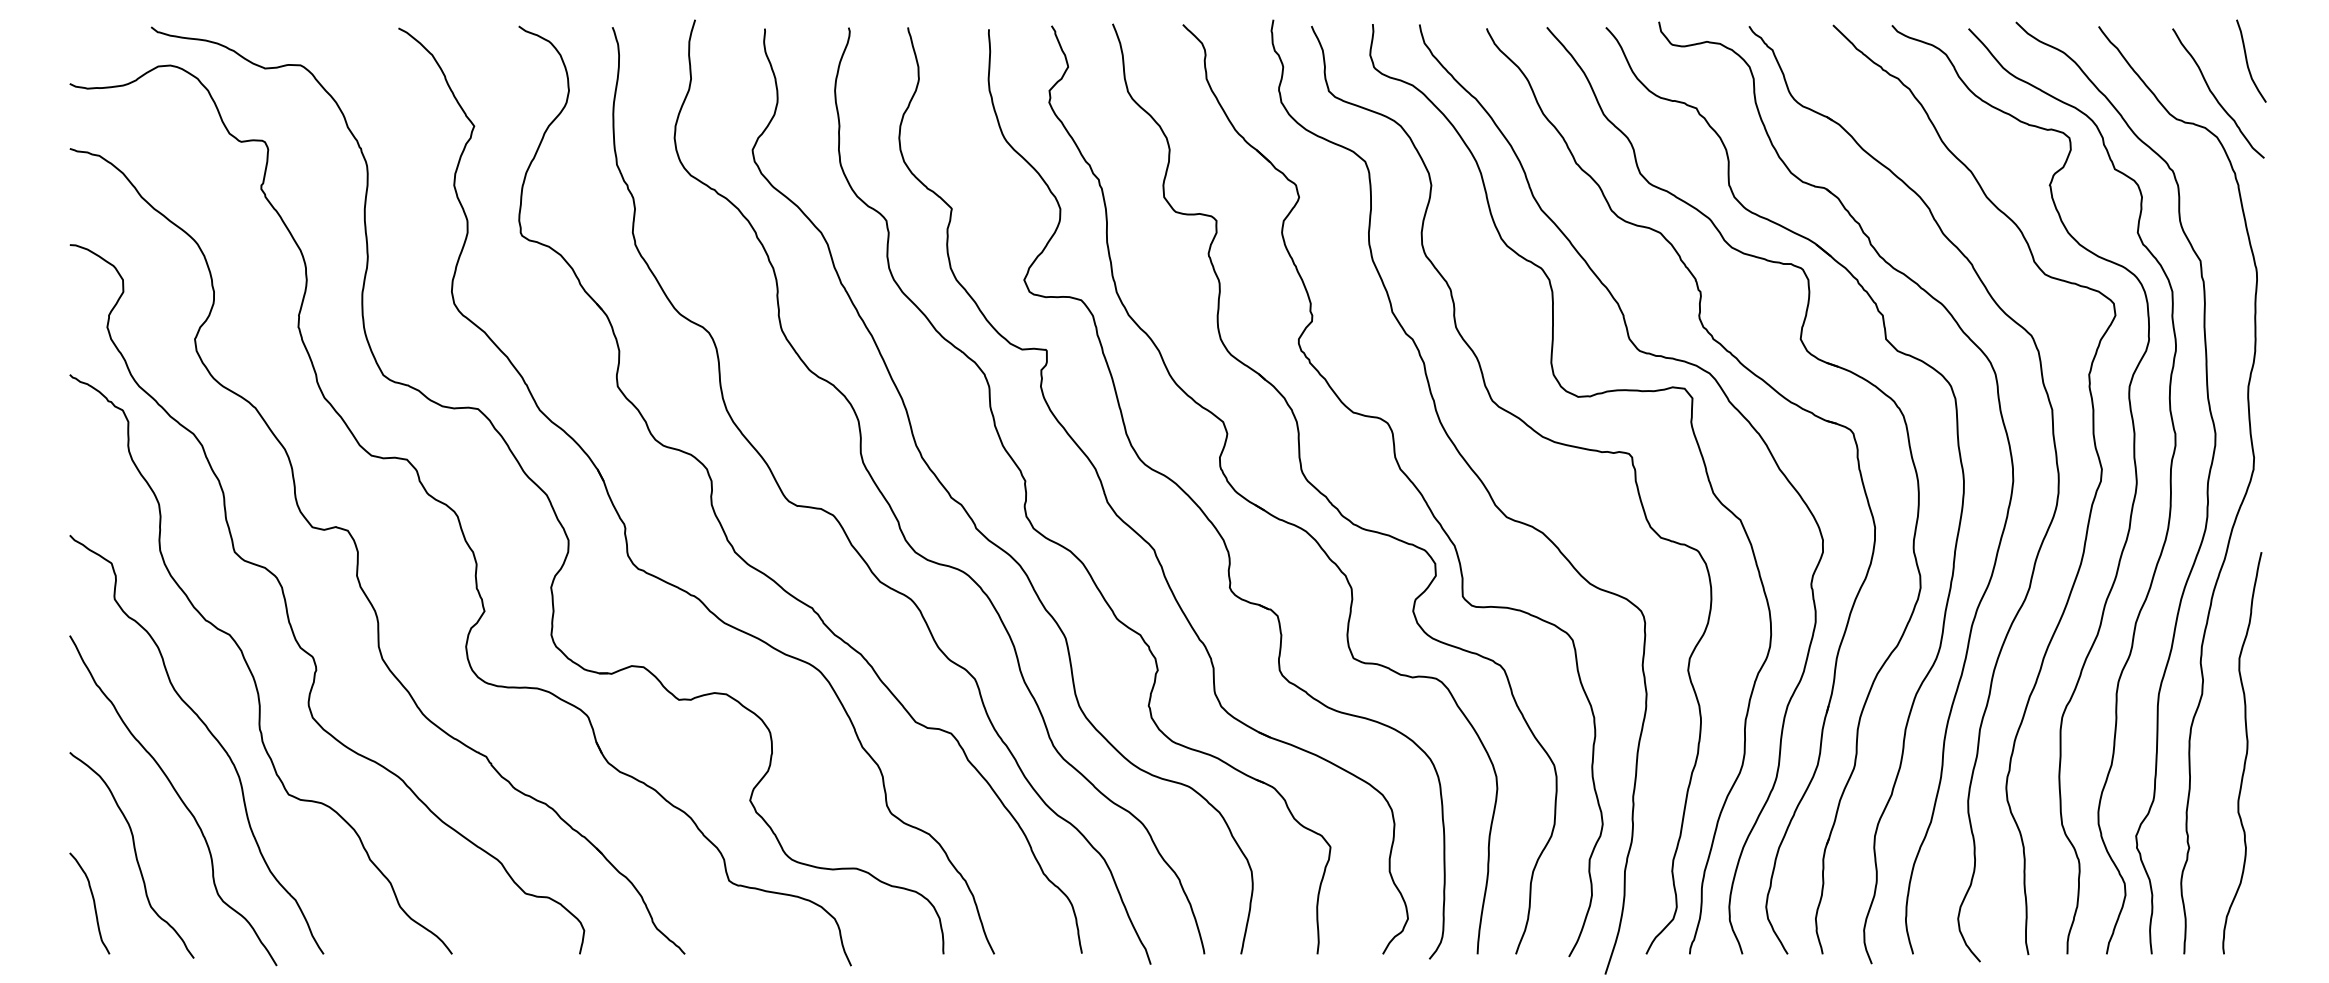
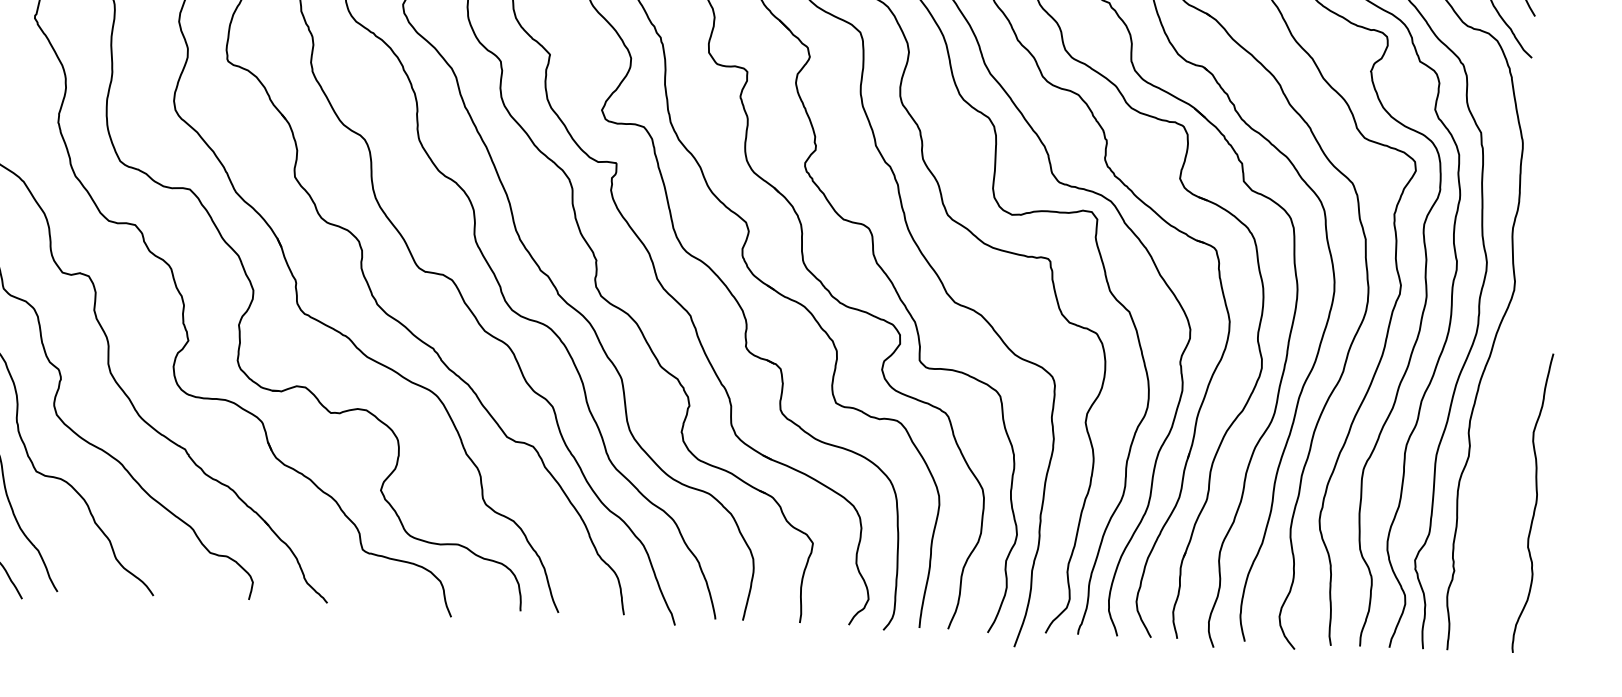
curve: (2245, 754) -> (1535, 504), moved

